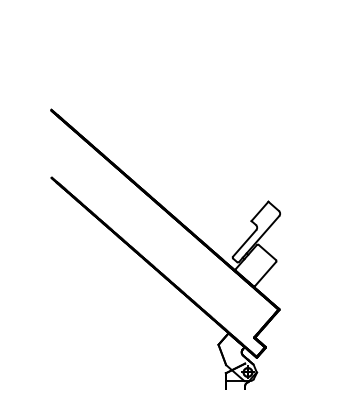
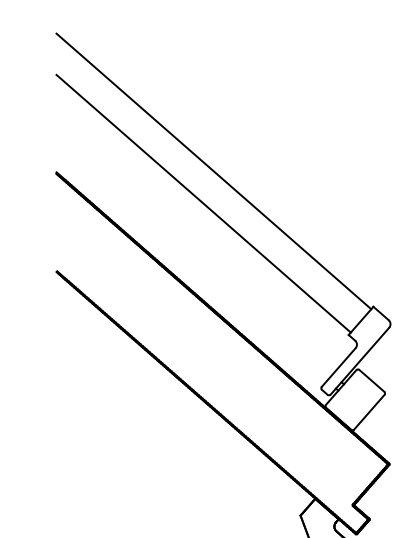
line: (159, 108) -> (214, 170), added
line: (152, 130) -> (204, 202), added

